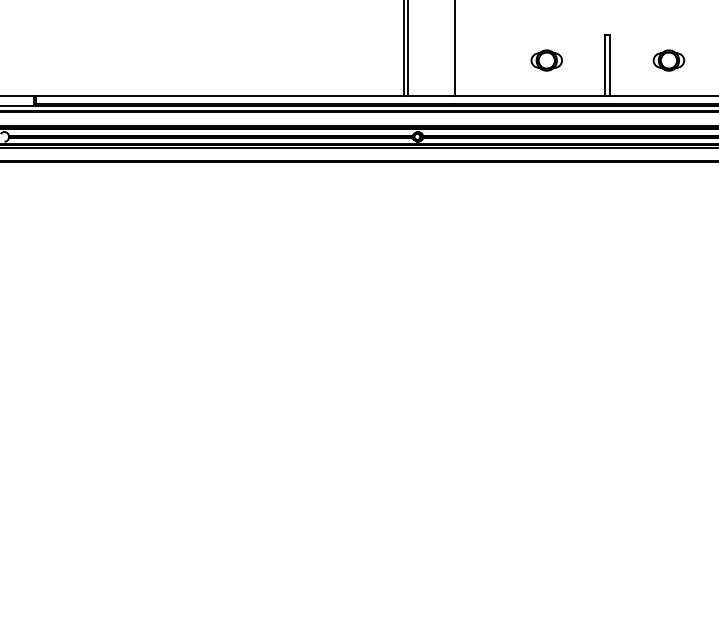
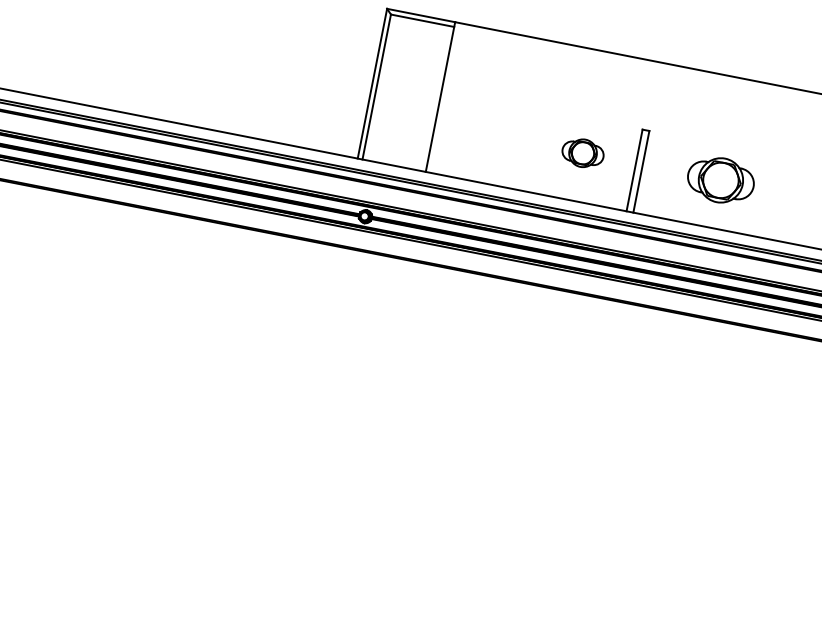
part: (546, 60) -> (582, 153), moved
part: (668, 60) -> (720, 180), size x1.6

